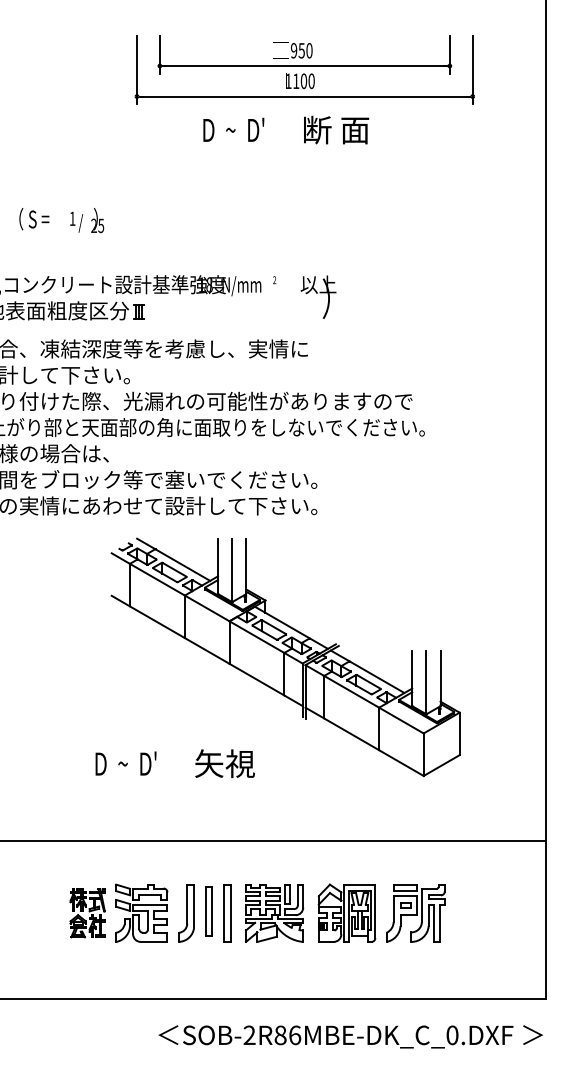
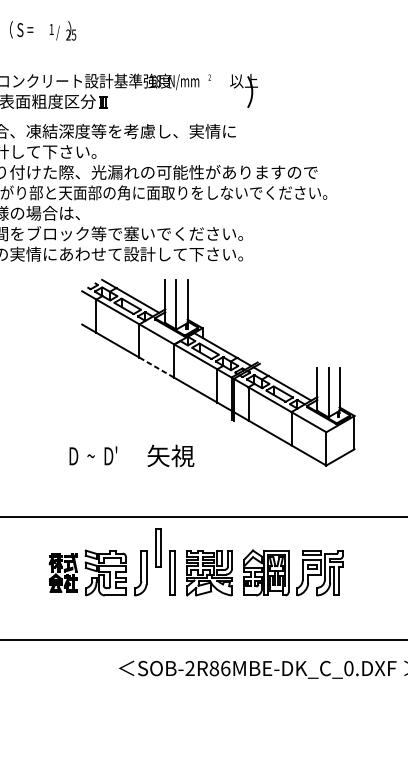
line: (207, 650) -> (157, 367), solid -> dashed
part: (208, 911) -> (157, 548), moved

